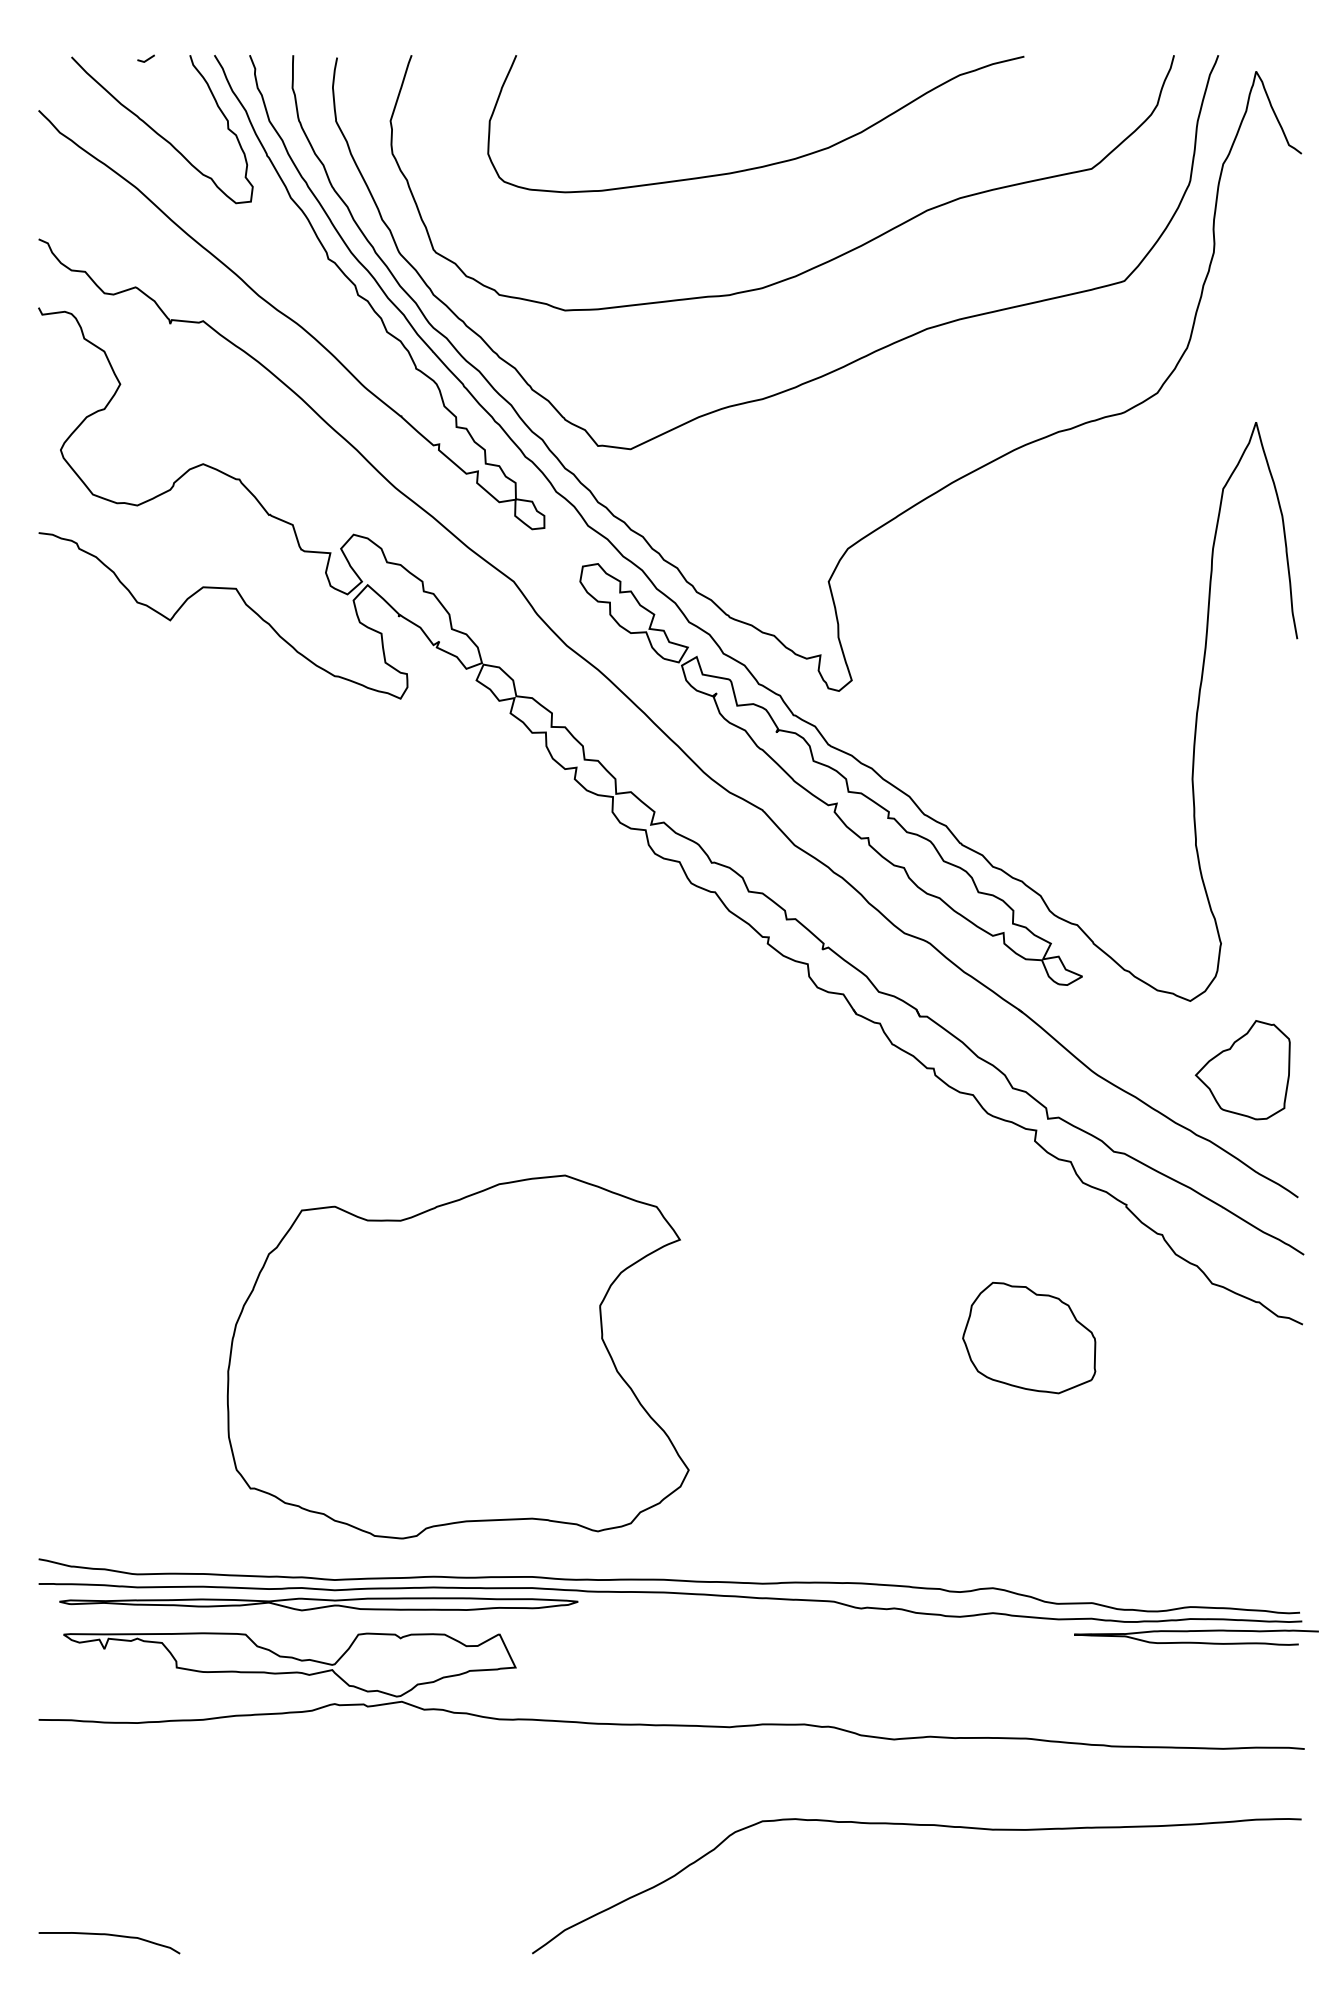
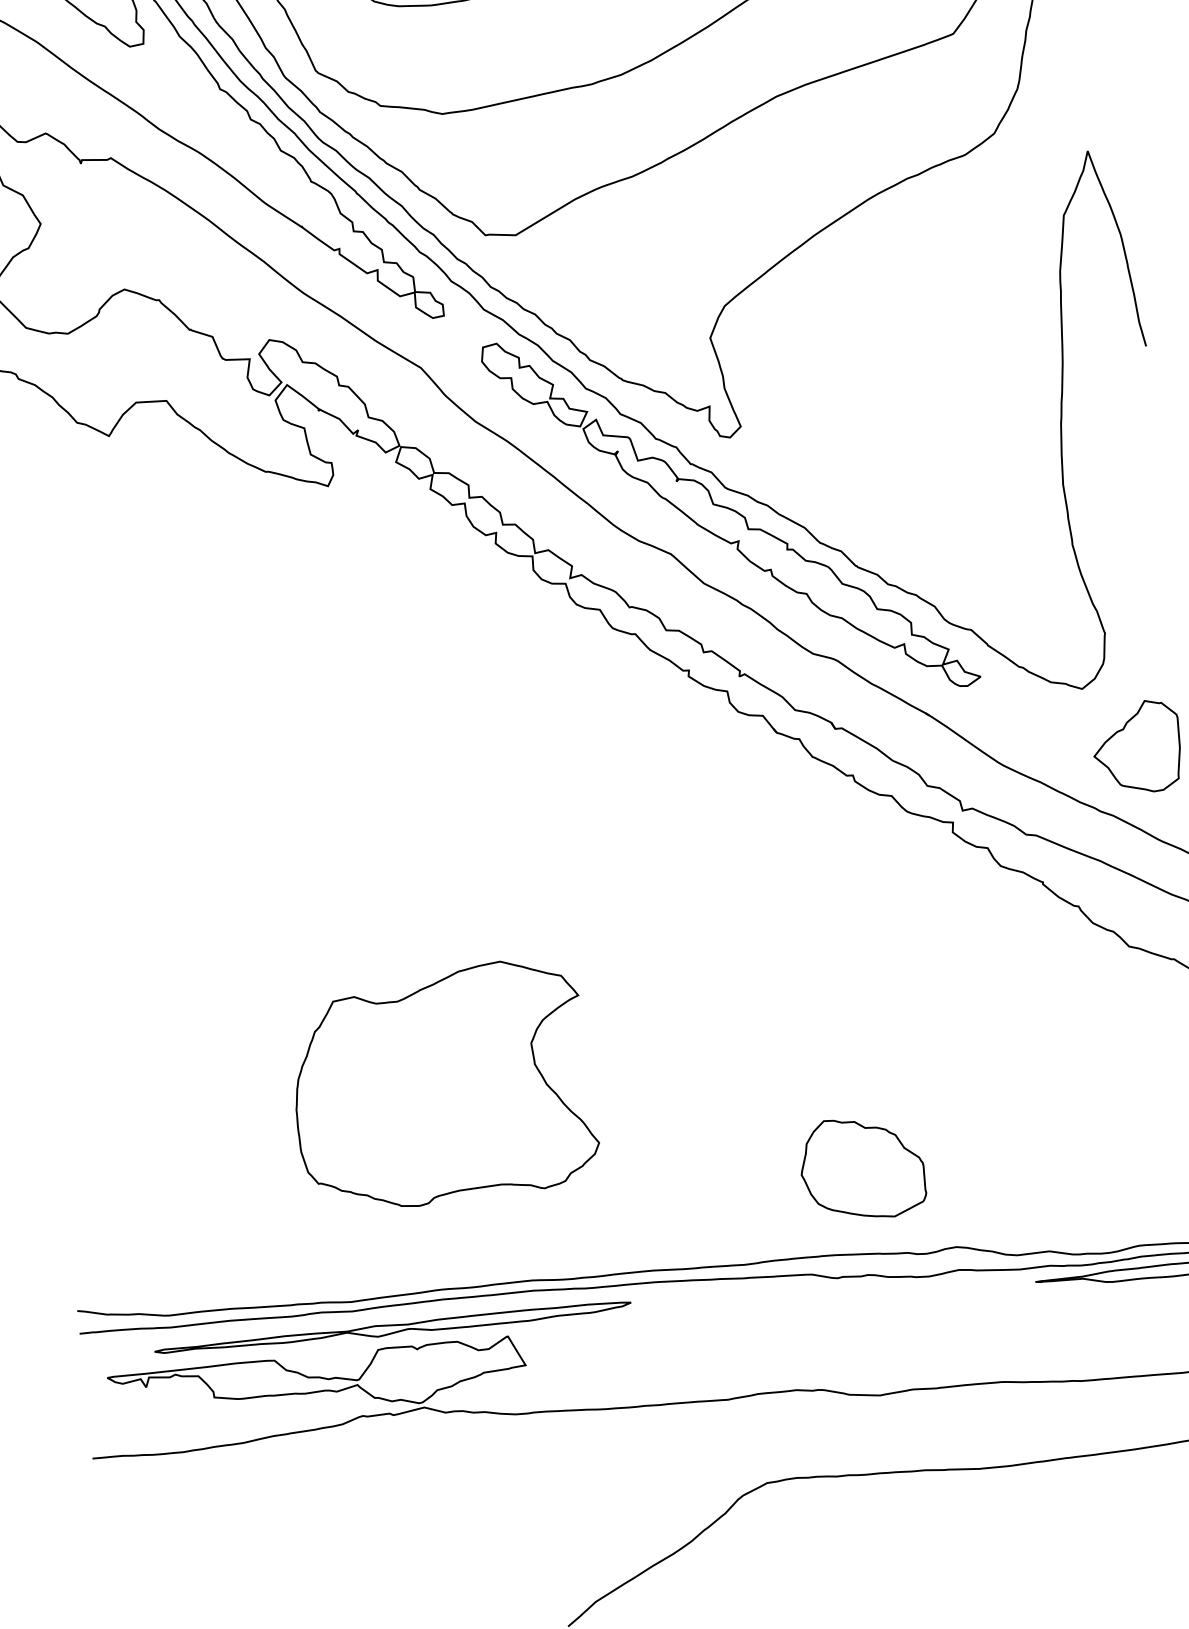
part: (1029, 1337) -> (862, 1167), moved
part: (457, 1356) -> (442, 1085), size x0.7
part: (318, 1604) -> (392, 1329), moved

